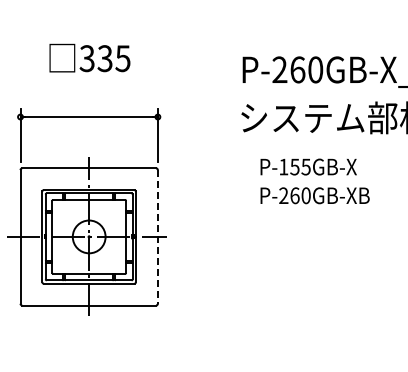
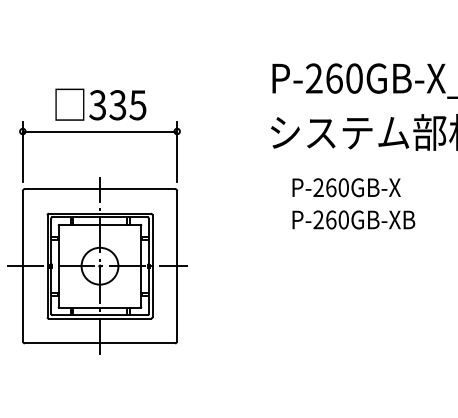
text: (89, 57) -> (100, 103), moved
text: (294, 166) -> (330, 187), P-155GB-X -> P-260GB-X
line: (157, 236) -> (176, 265), dashed -> solid

